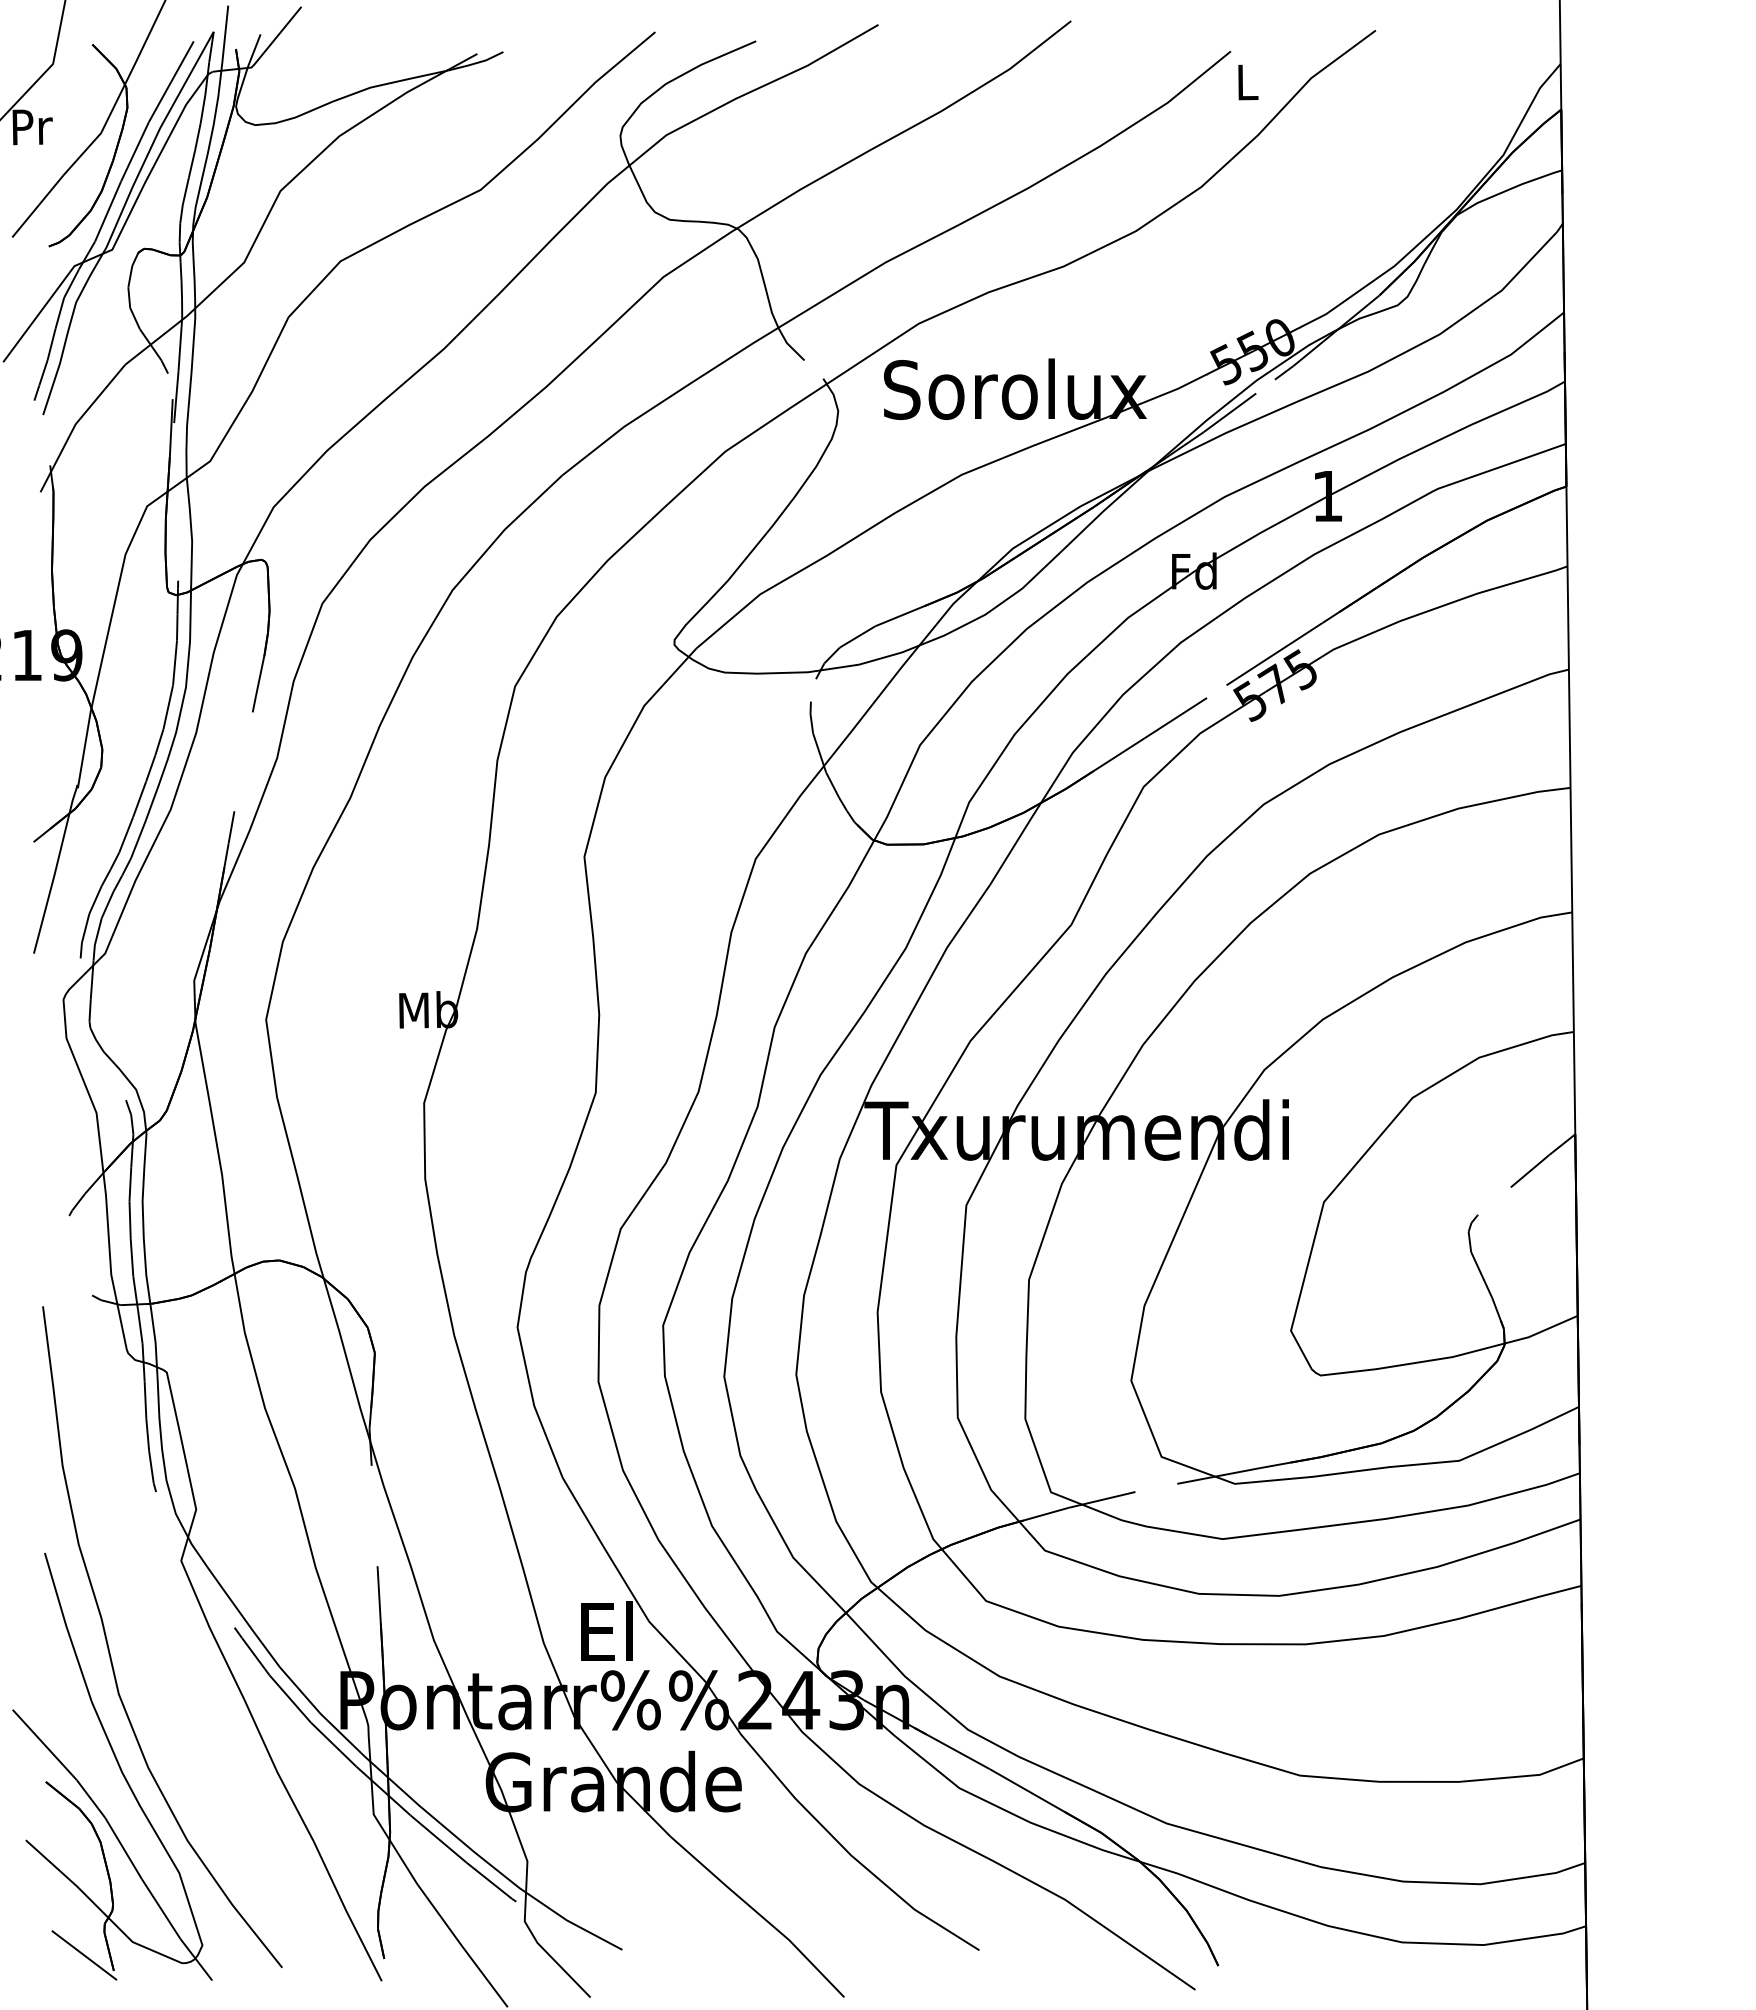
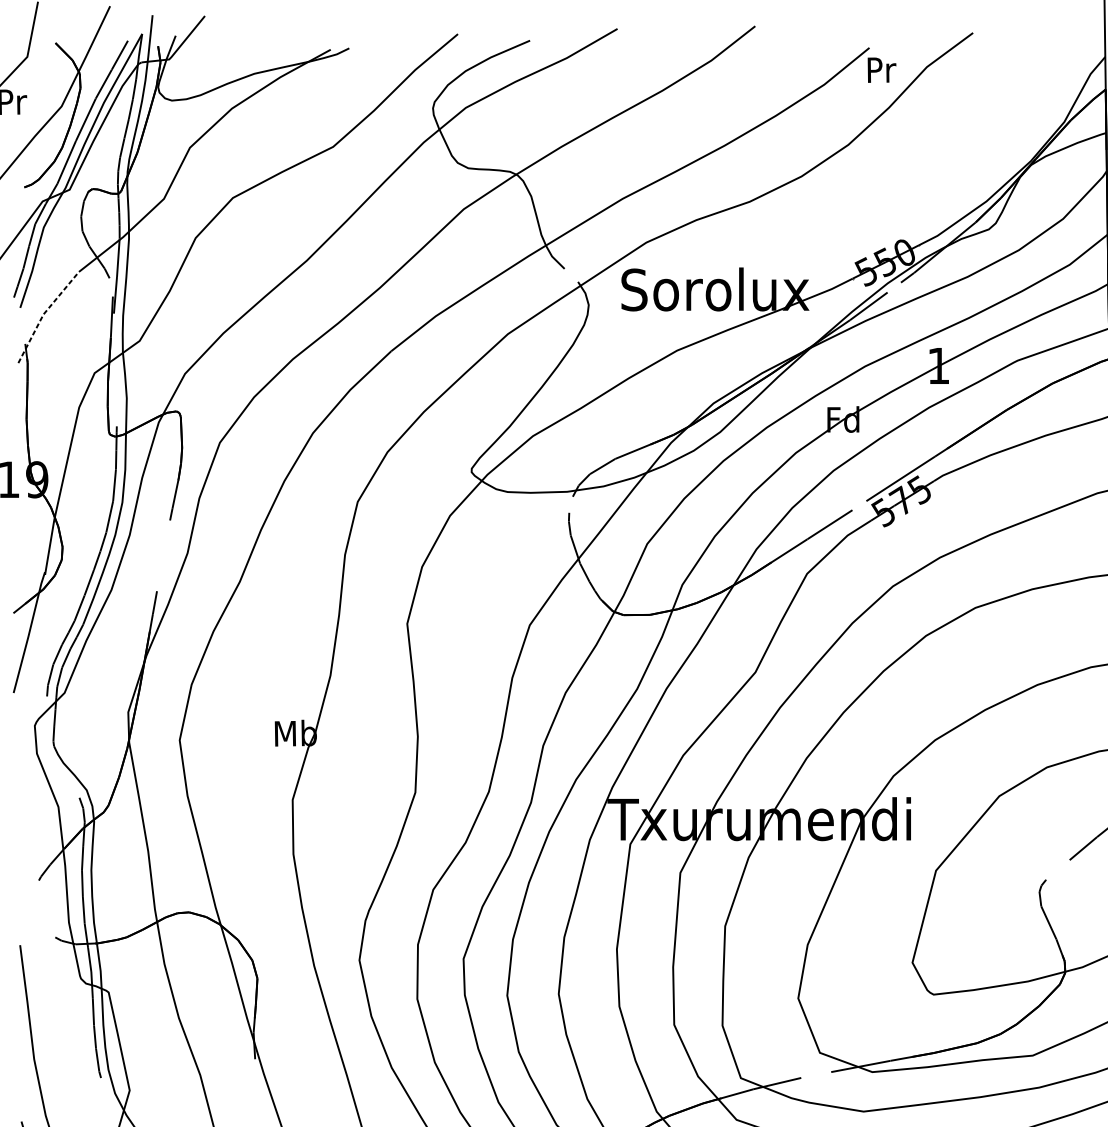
text: (1248, 82) -> (882, 70), L -> Pr
line: (75, 424) -> (43, 314), solid -> dashed

